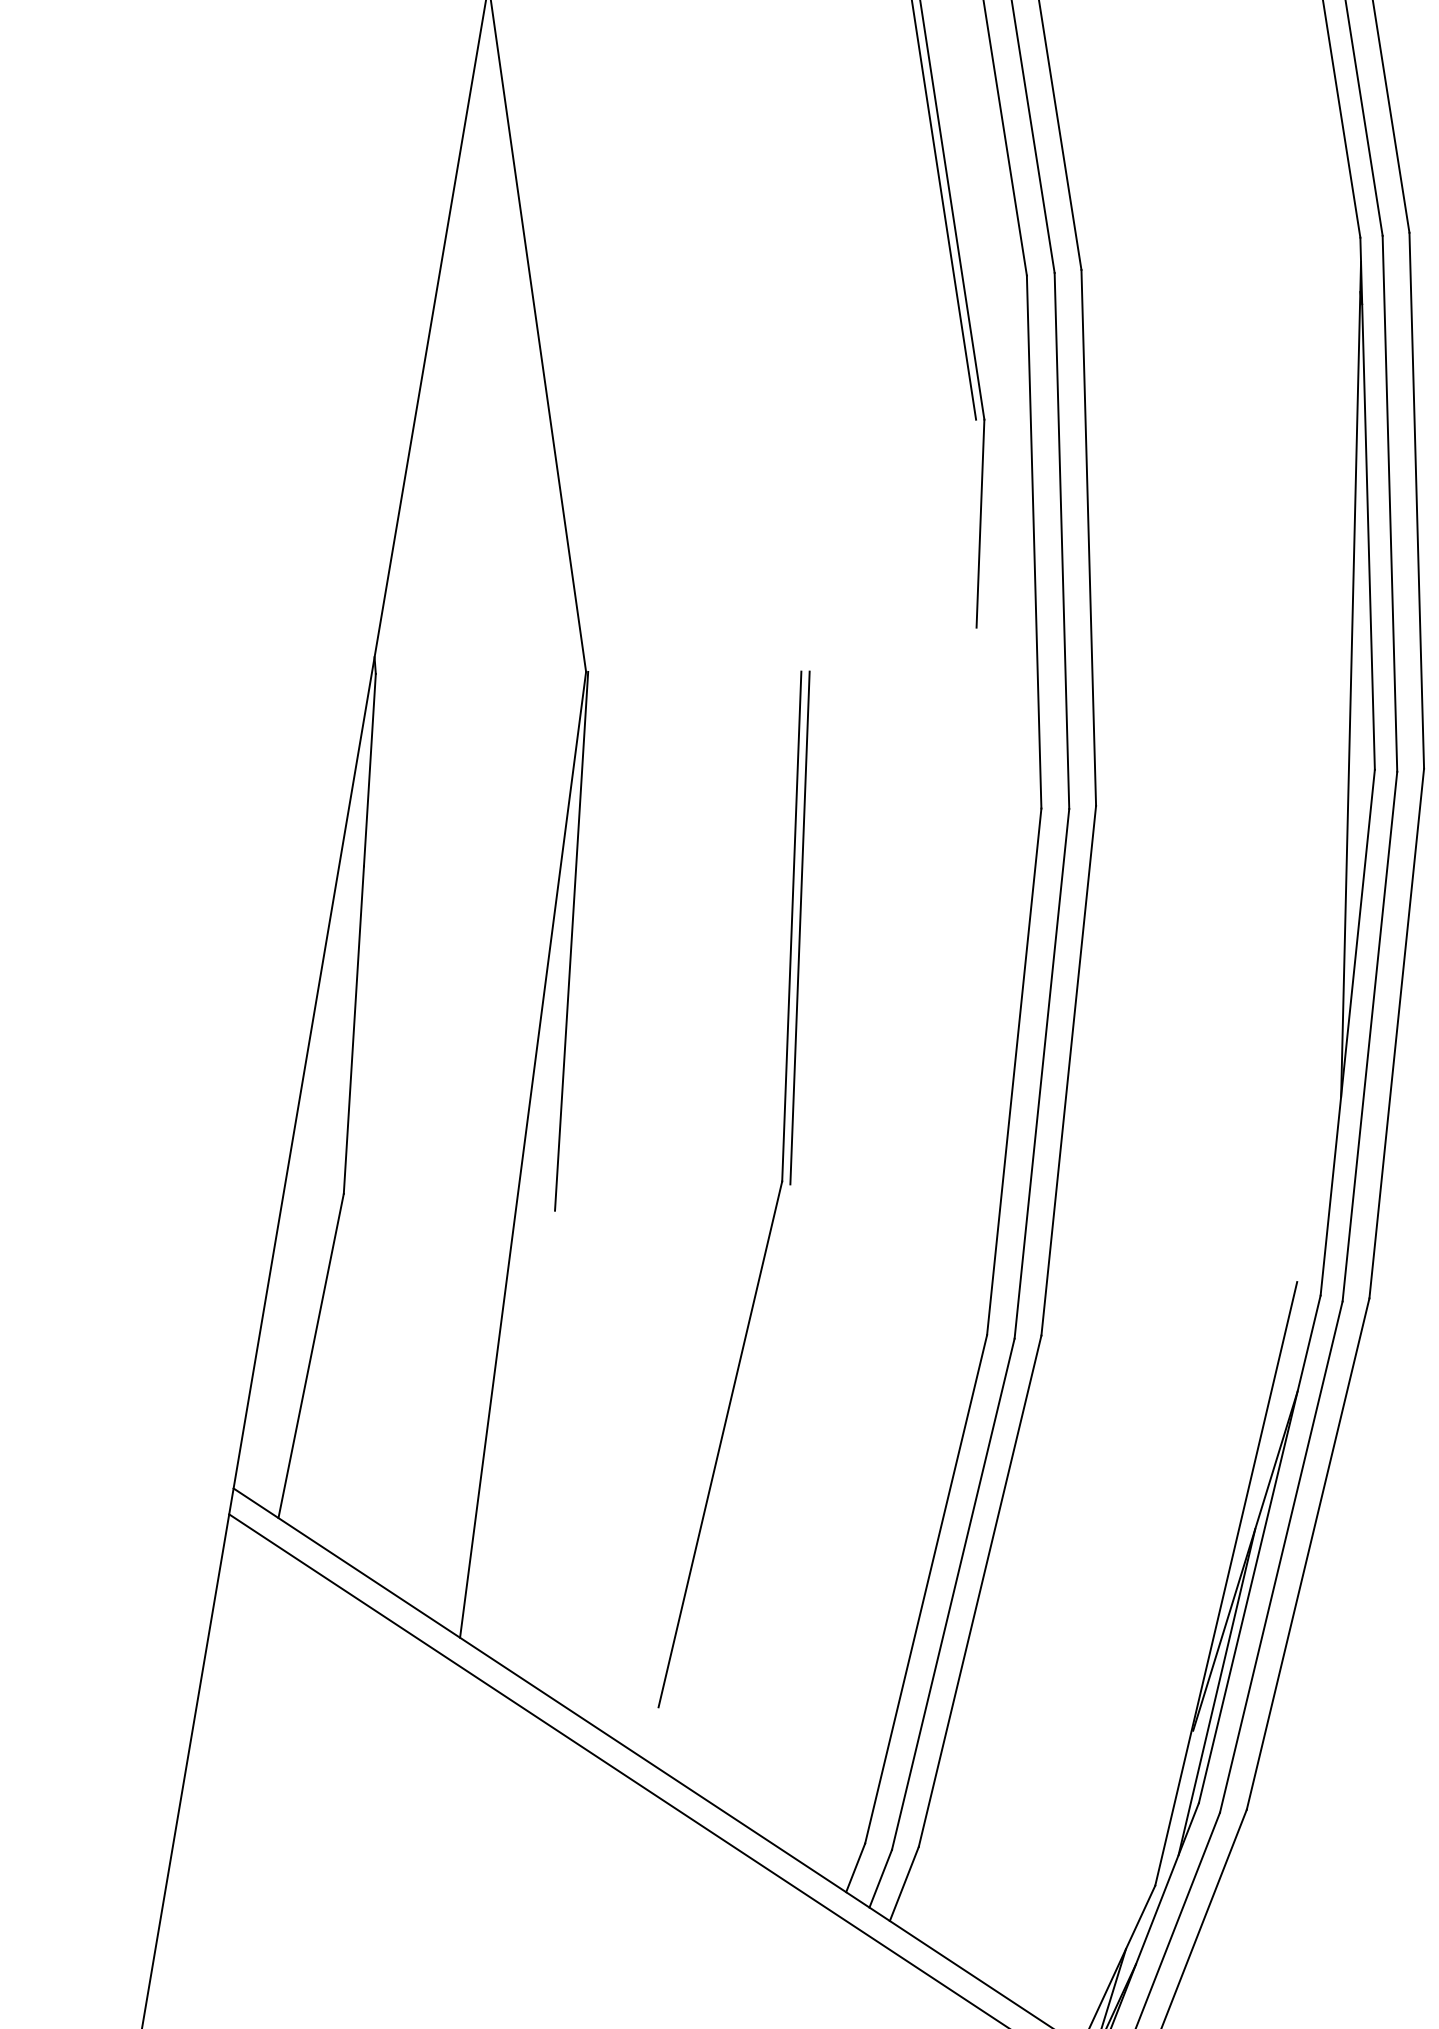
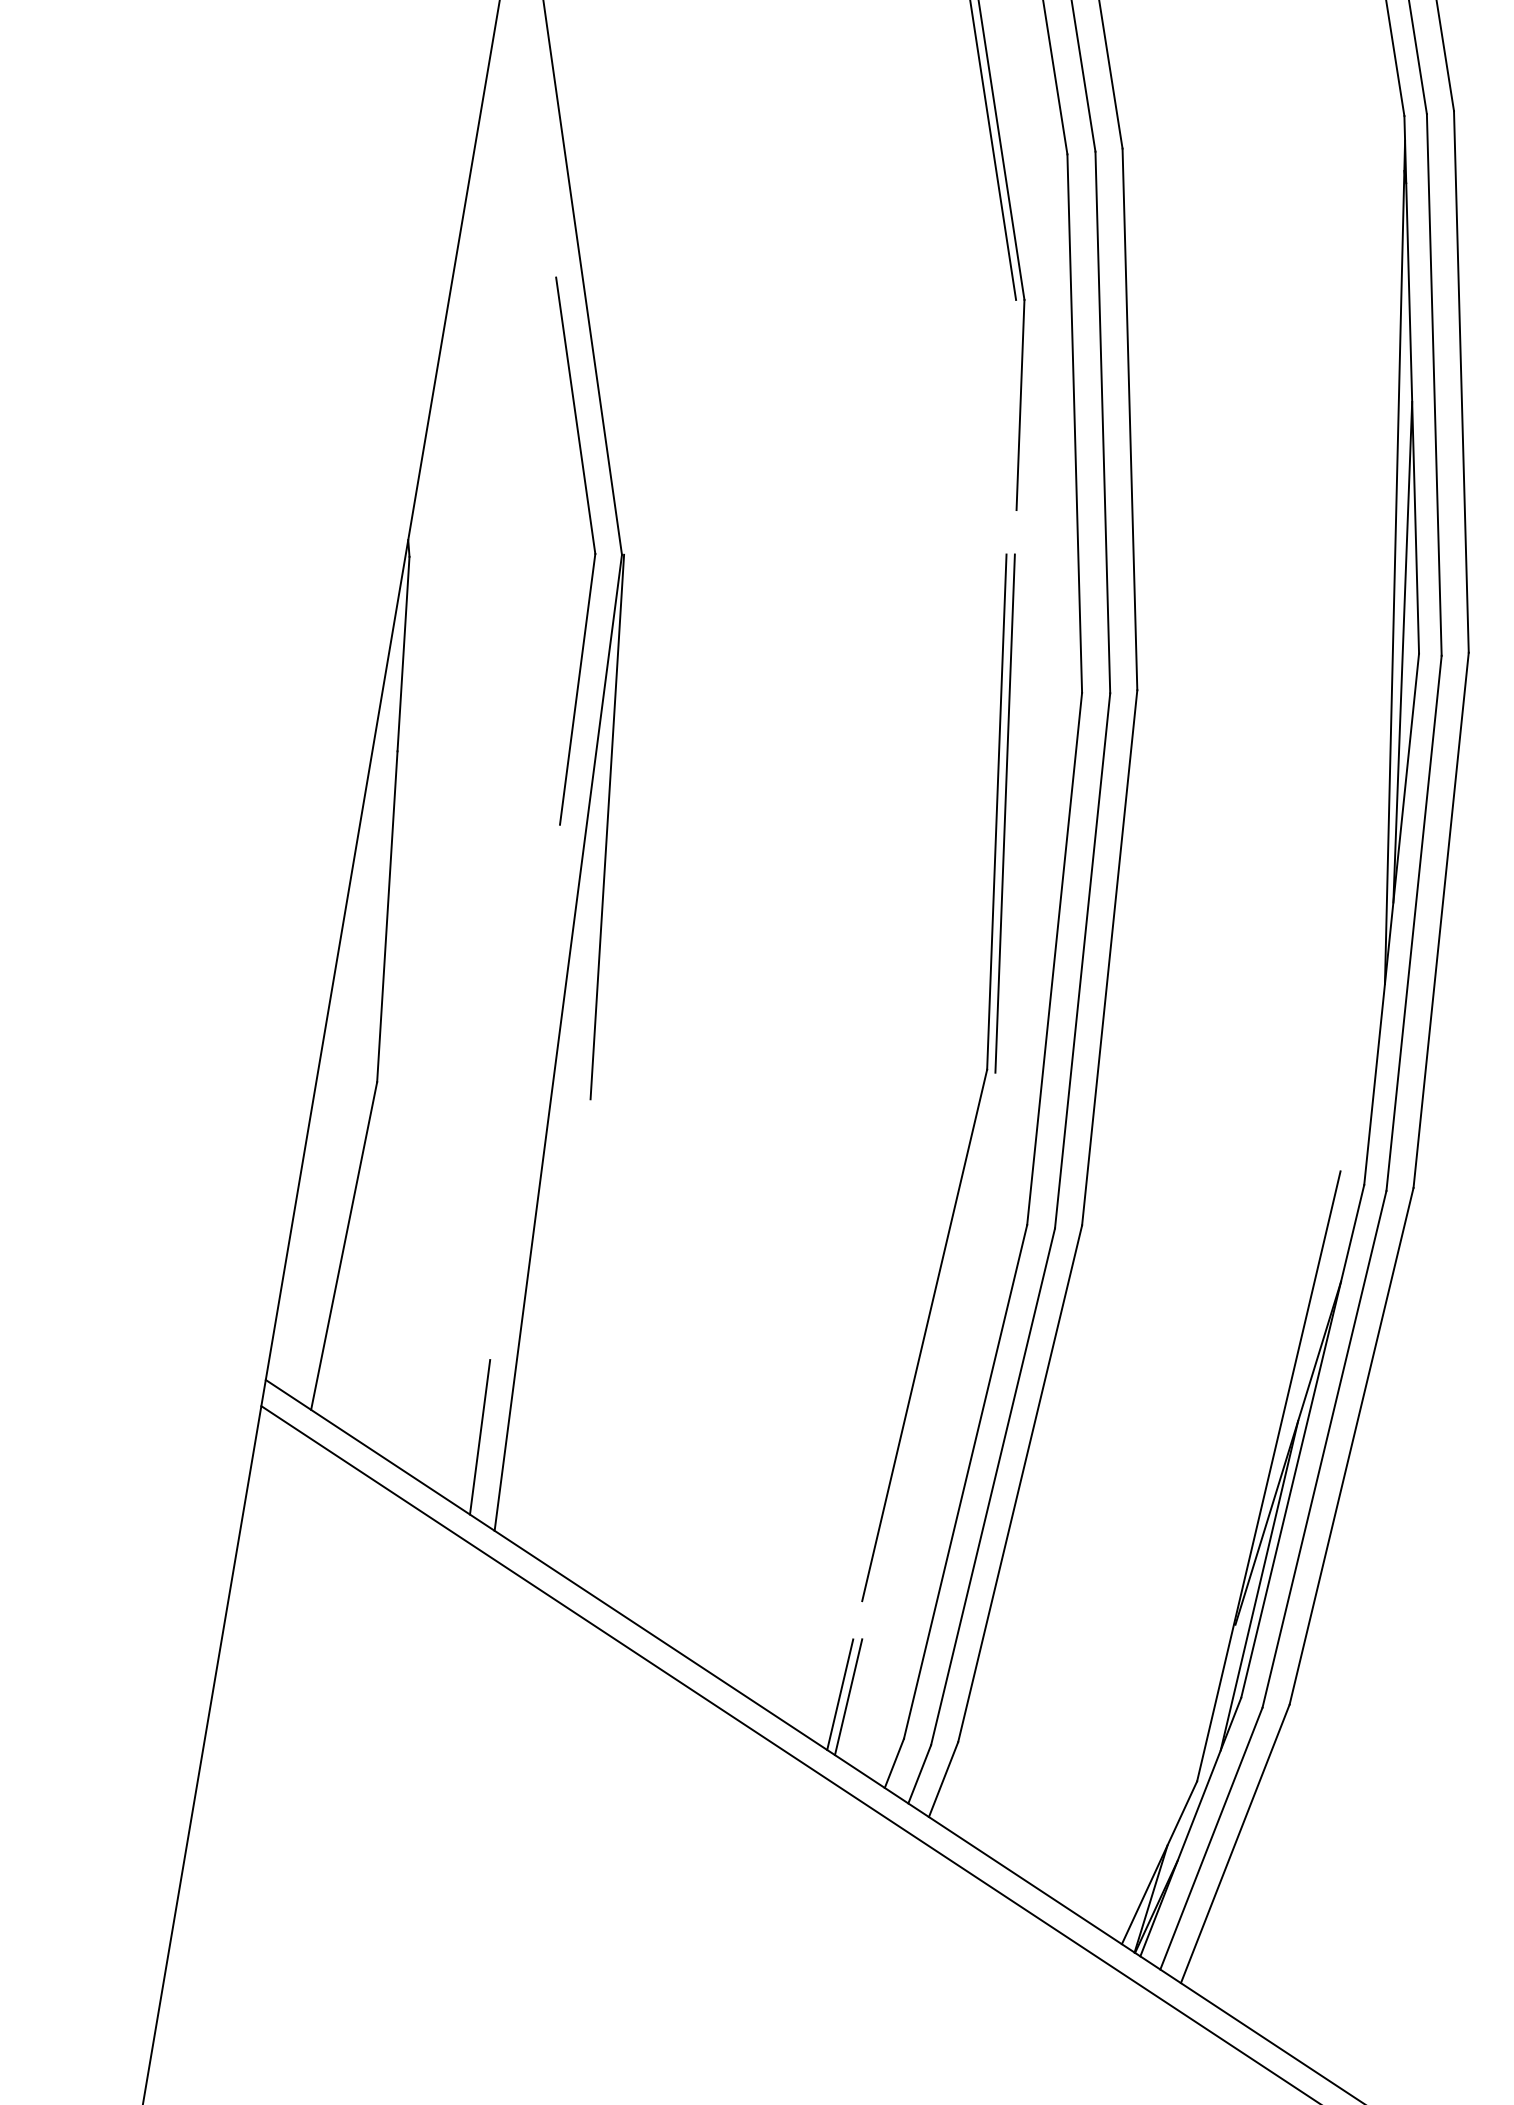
part: (557, 666) -> (593, 549), added
line: (1358, 767) -> (1402, 651), added
part: (776, 1200) -> (981, 1088), moved
line: (446, 1545) -> (480, 1437), added
line: (802, 1799) -> (840, 1694), added
line: (810, 1802) -> (848, 1697), added

